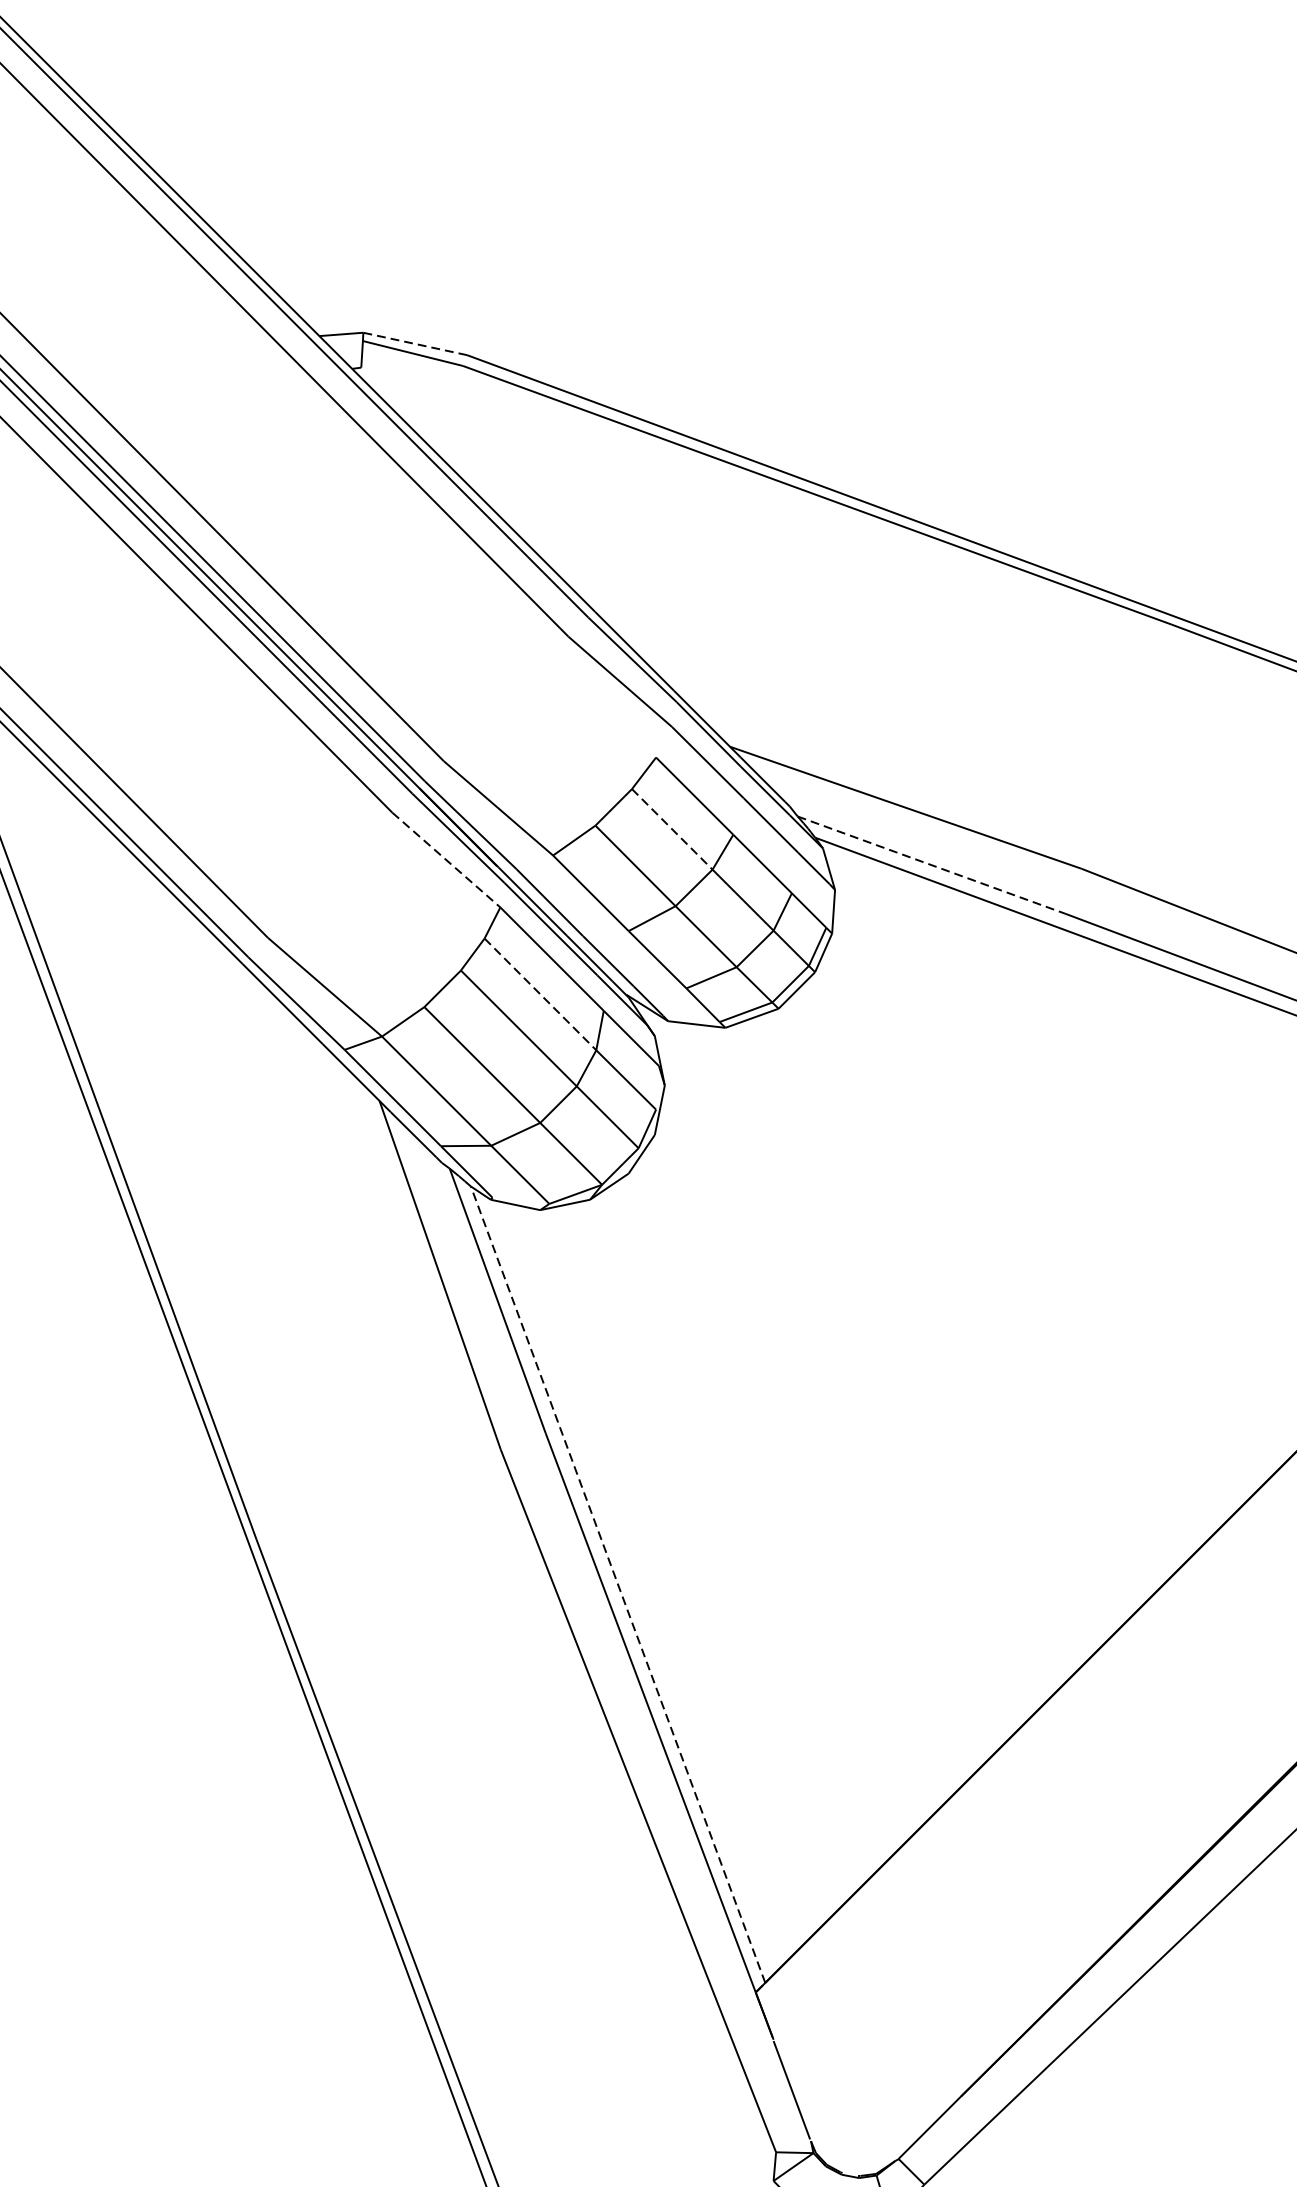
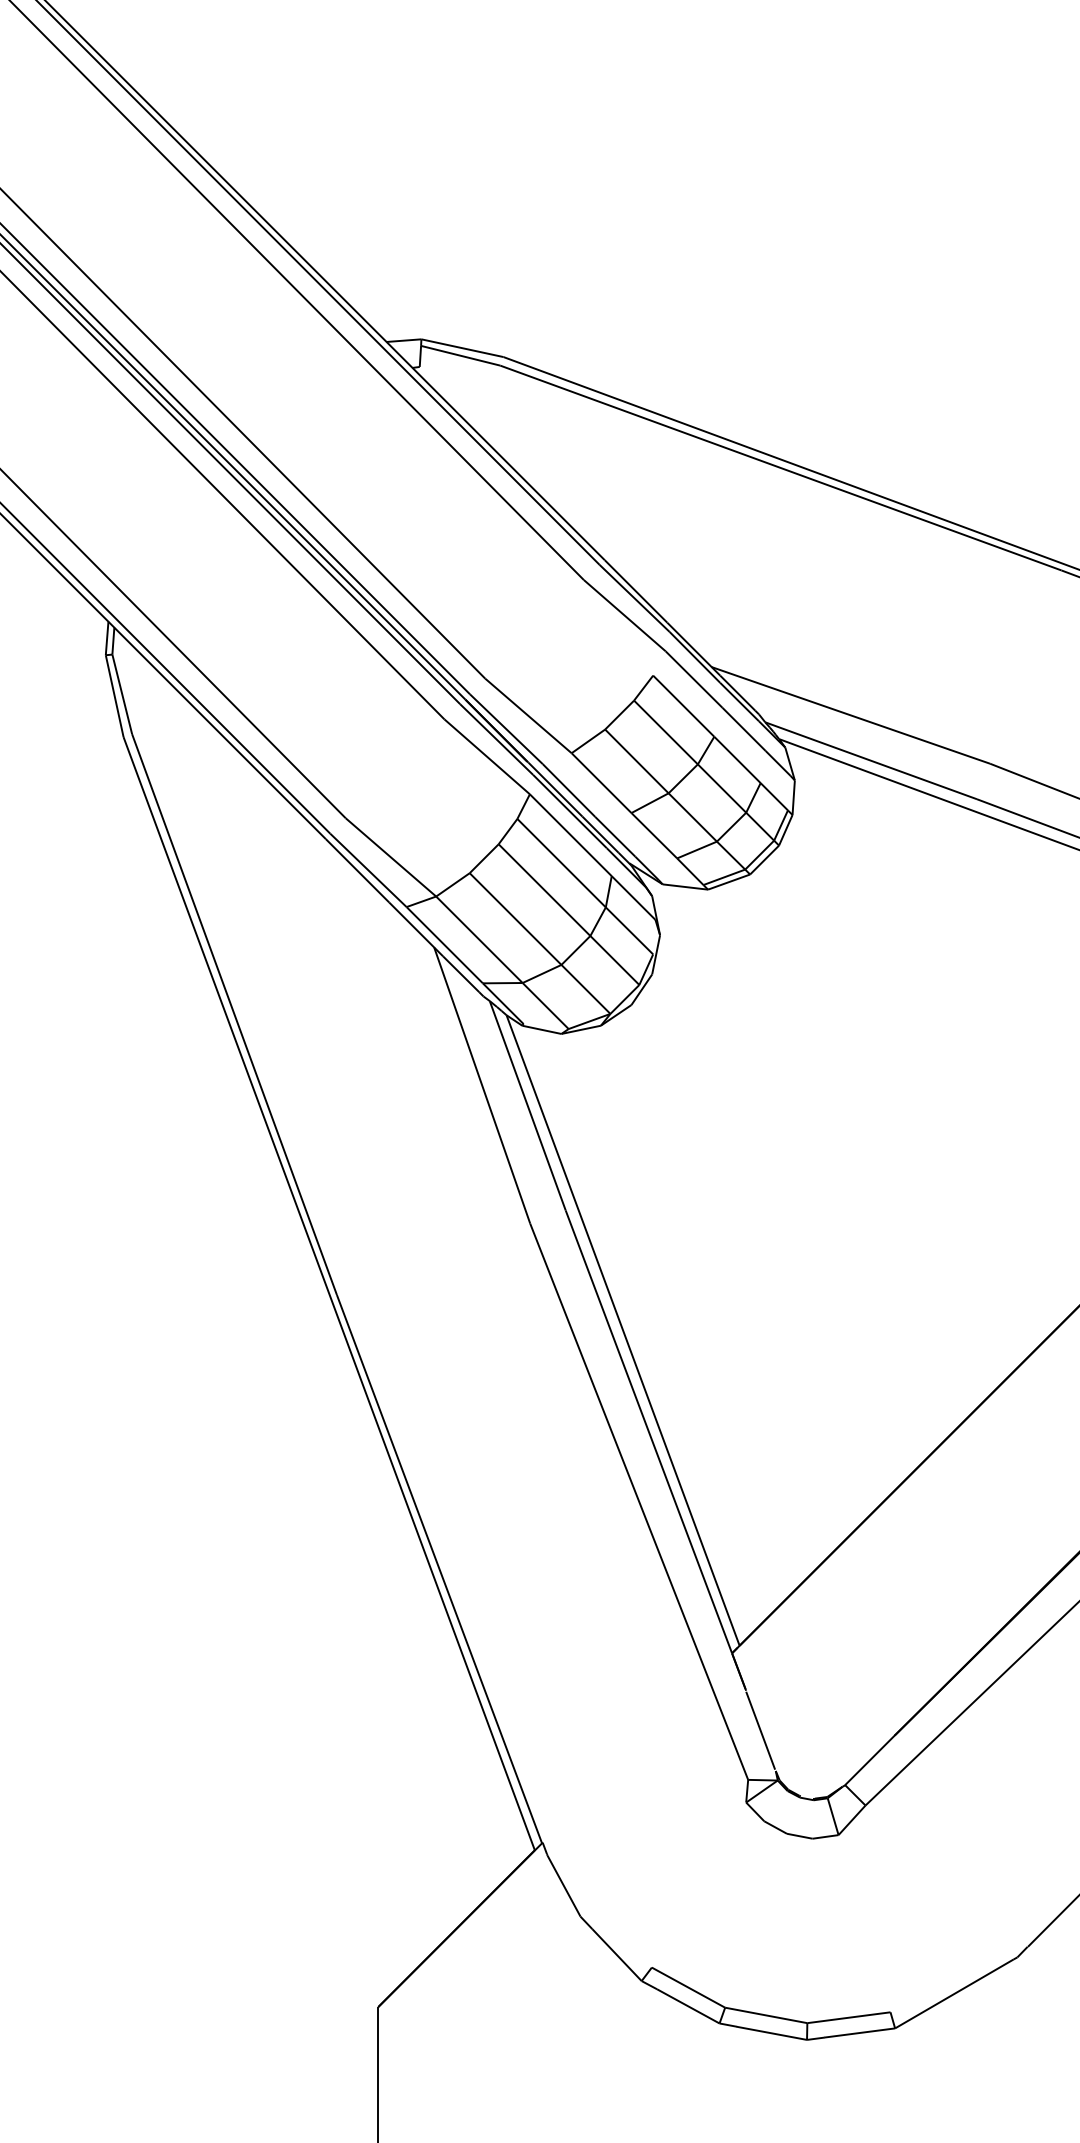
line: (415, 344) -> (462, 348), dashed -> solid
line: (672, 829) -> (666, 732), dashed -> solid
line: (446, 859) -> (487, 756), dashed -> solid
line: (931, 864) -> (871, 760), dashed -> solid
line: (540, 994) -> (561, 863), dashed -> solid
line: (617, 1584) -> (622, 1330), dashed -> solid

